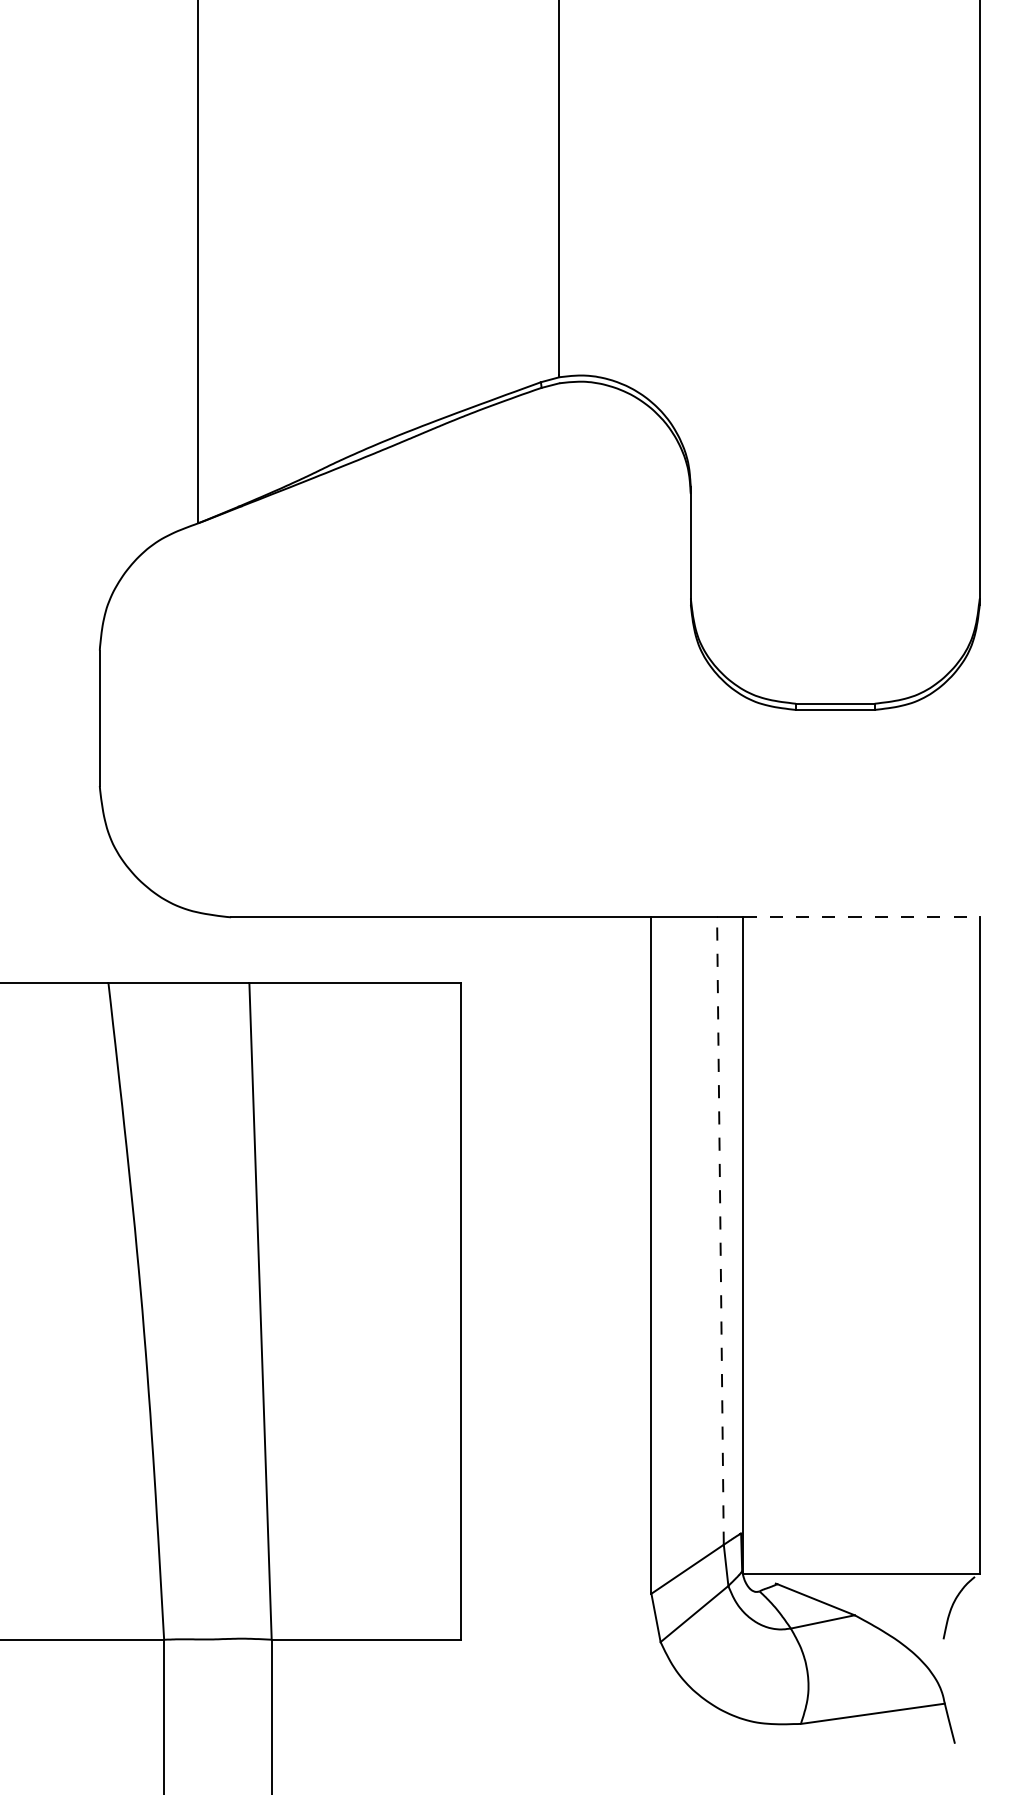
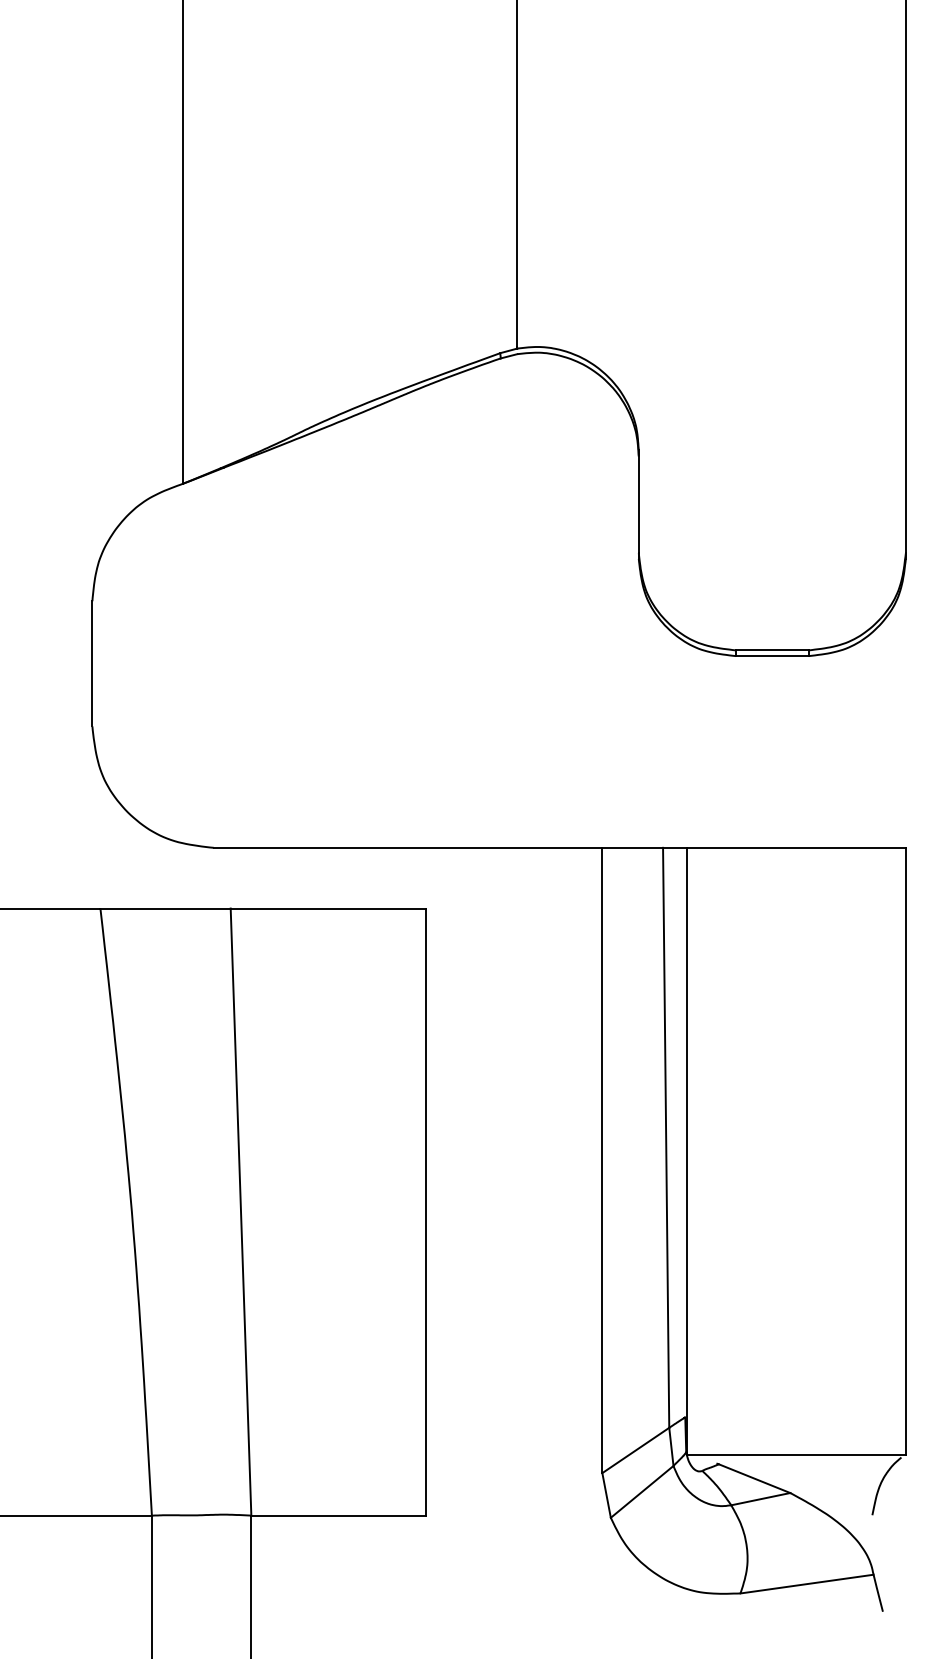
line: (862, 917) -> (797, 847), dashed -> solid
line: (720, 1231) -> (666, 1138), dashed -> solid

